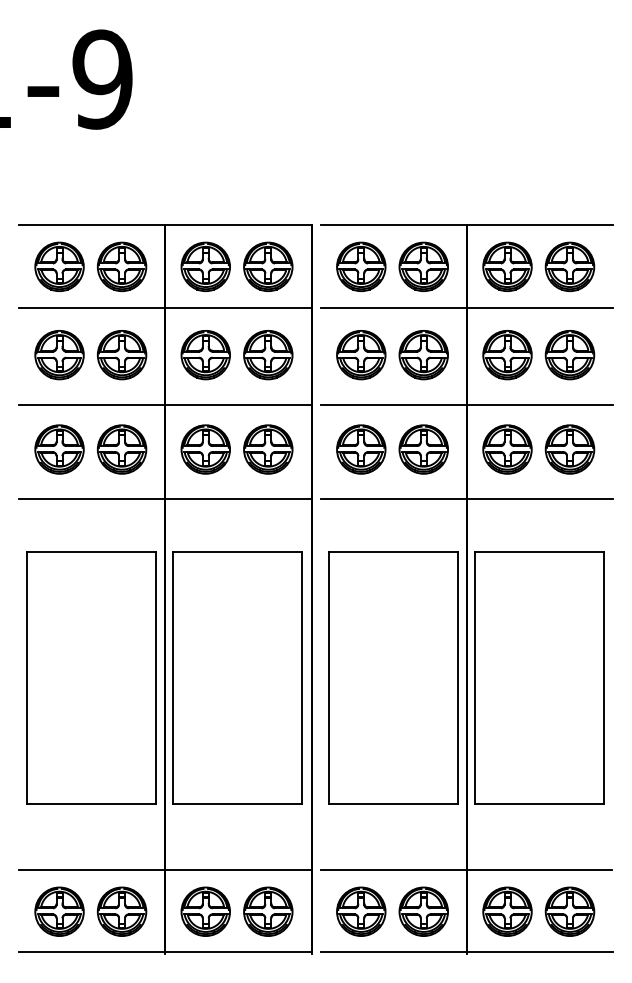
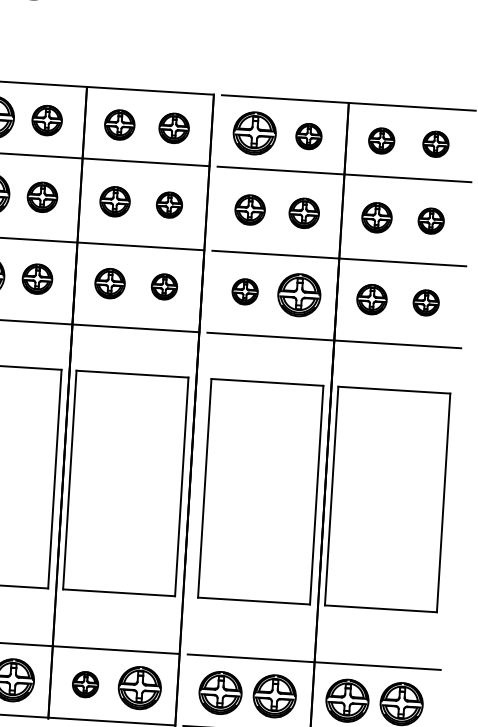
part: (121, 266) -> (46, 120), size x0.7
part: (205, 266) -> (119, 124), size x0.7
part: (268, 266) -> (174, 128), size x0.7
part: (423, 266) -> (308, 136), size x0.6
part: (507, 266) -> (381, 140), size x0.6
part: (569, 266) -> (435, 144), size x0.6
part: (121, 355) -> (42, 197), size x0.7
part: (205, 355) -> (114, 202), size x0.7
part: (268, 355) -> (169, 205), size x0.6
part: (361, 355) -> (250, 210), size x0.7
part: (423, 355) -> (304, 213), size x0.7
part: (507, 355) -> (376, 218), size x0.7
part: (569, 355) -> (430, 221), size x0.6
part: (121, 449) -> (37, 279), size x0.7
part: (205, 449) -> (109, 283), size x0.7
part: (268, 449) -> (164, 286), size x0.6
part: (361, 449) -> (245, 291), size x0.6
part: (507, 449) -> (371, 299), size x0.7
part: (569, 449) -> (425, 302), size x0.6
part: (205, 911) -> (85, 684), size x0.6

